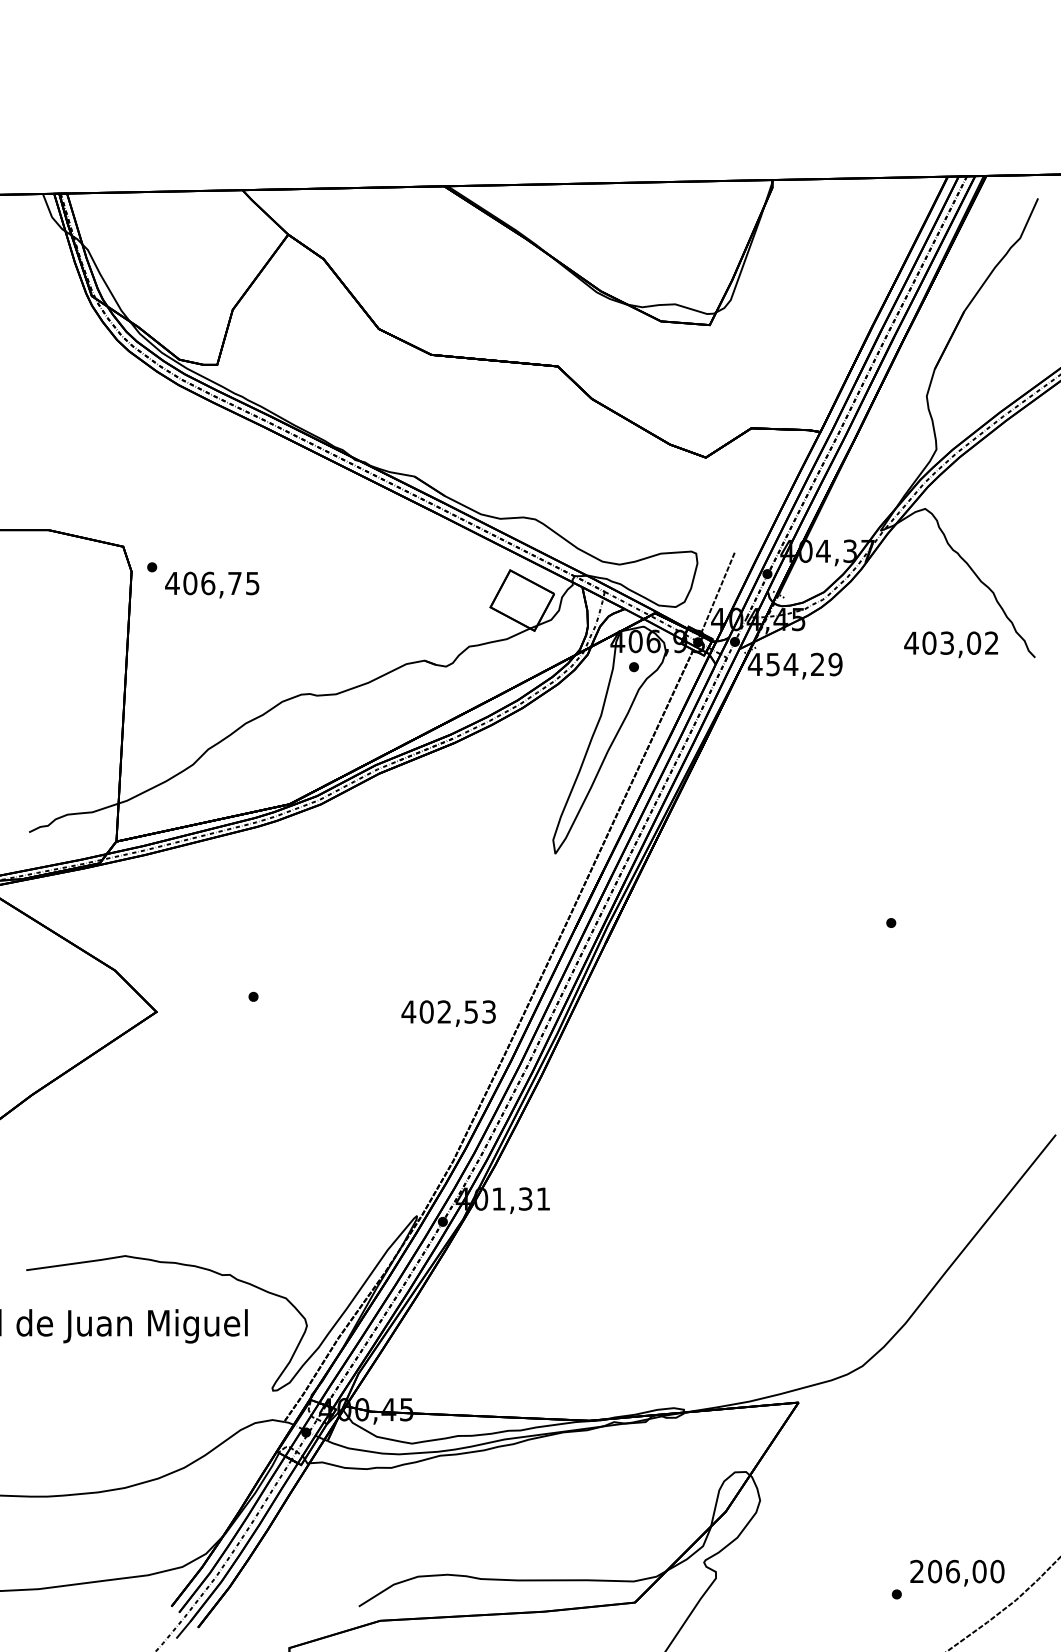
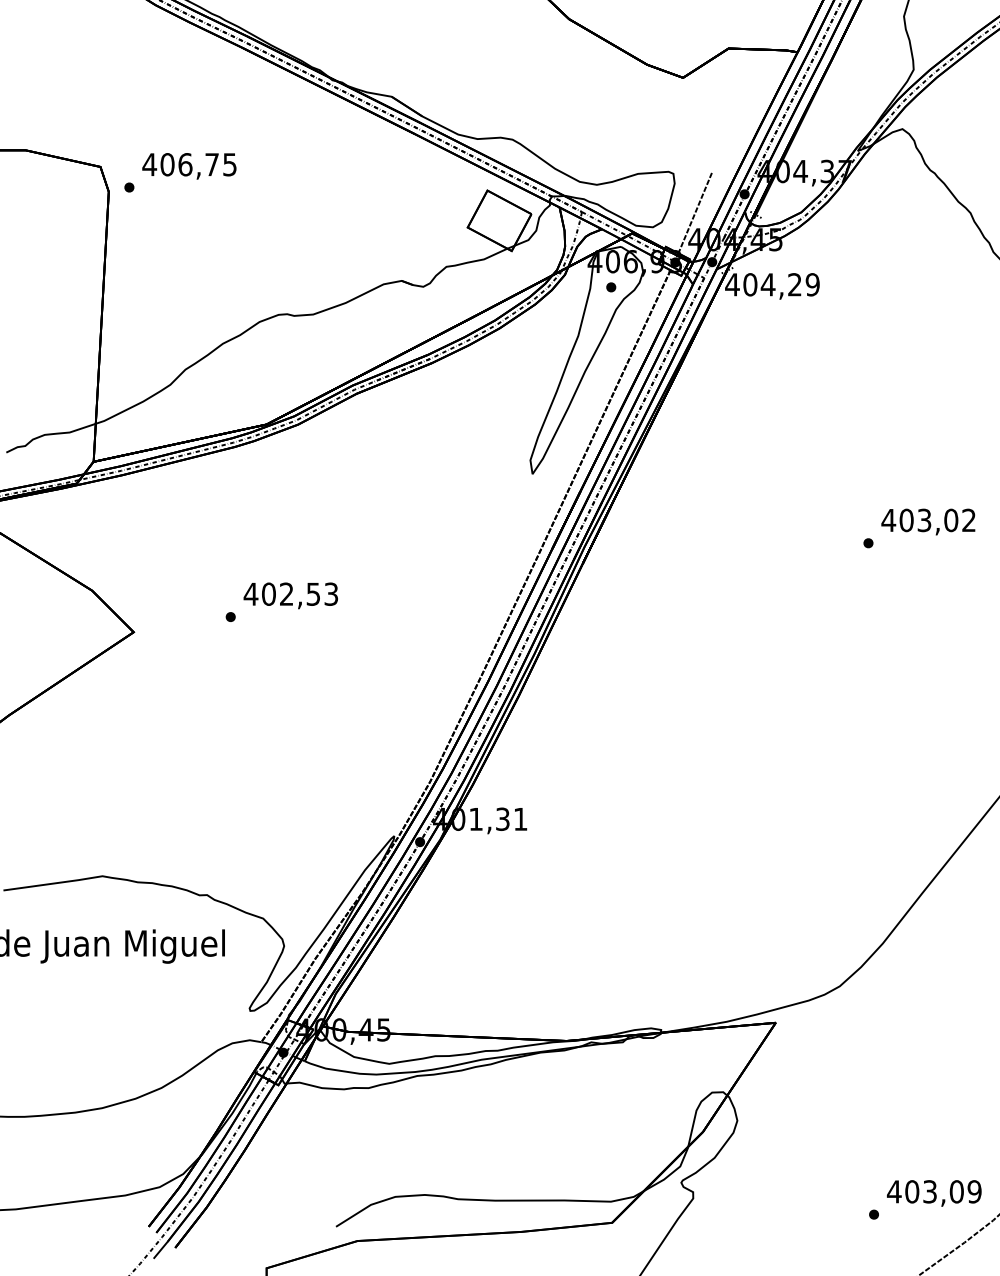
text: (212, 584) -> (189, 165), moved
text: (950, 644) -> (927, 521), moved
text: (773, 664) -> (750, 284), 454,29 -> 404,29
text: (448, 1013) -> (290, 595), moved
text: (956, 1571) -> (933, 1191), 206,00 -> 403,09

